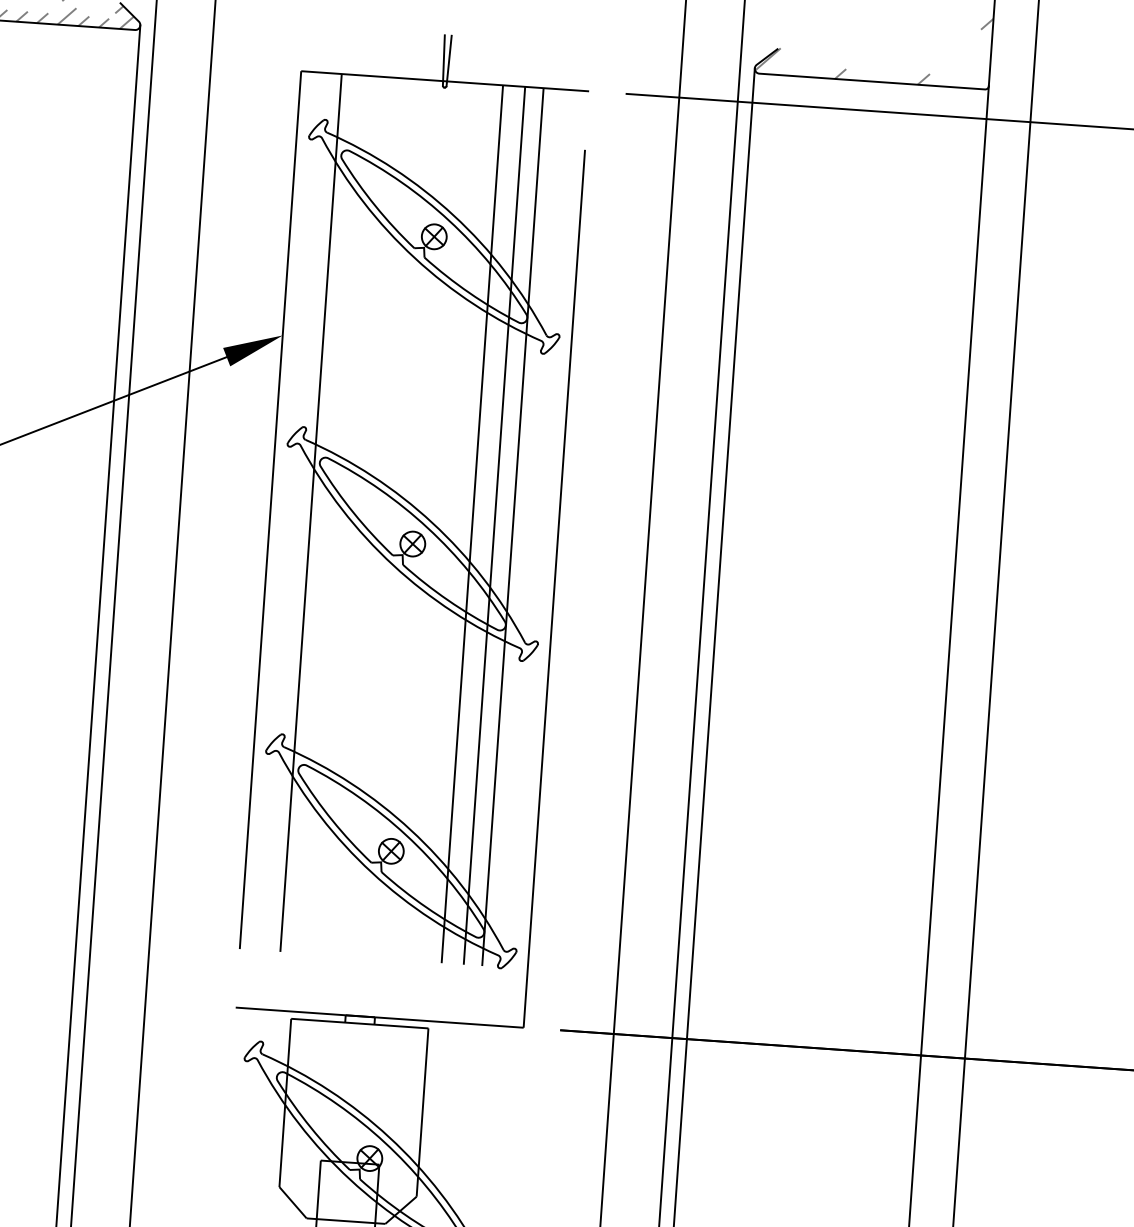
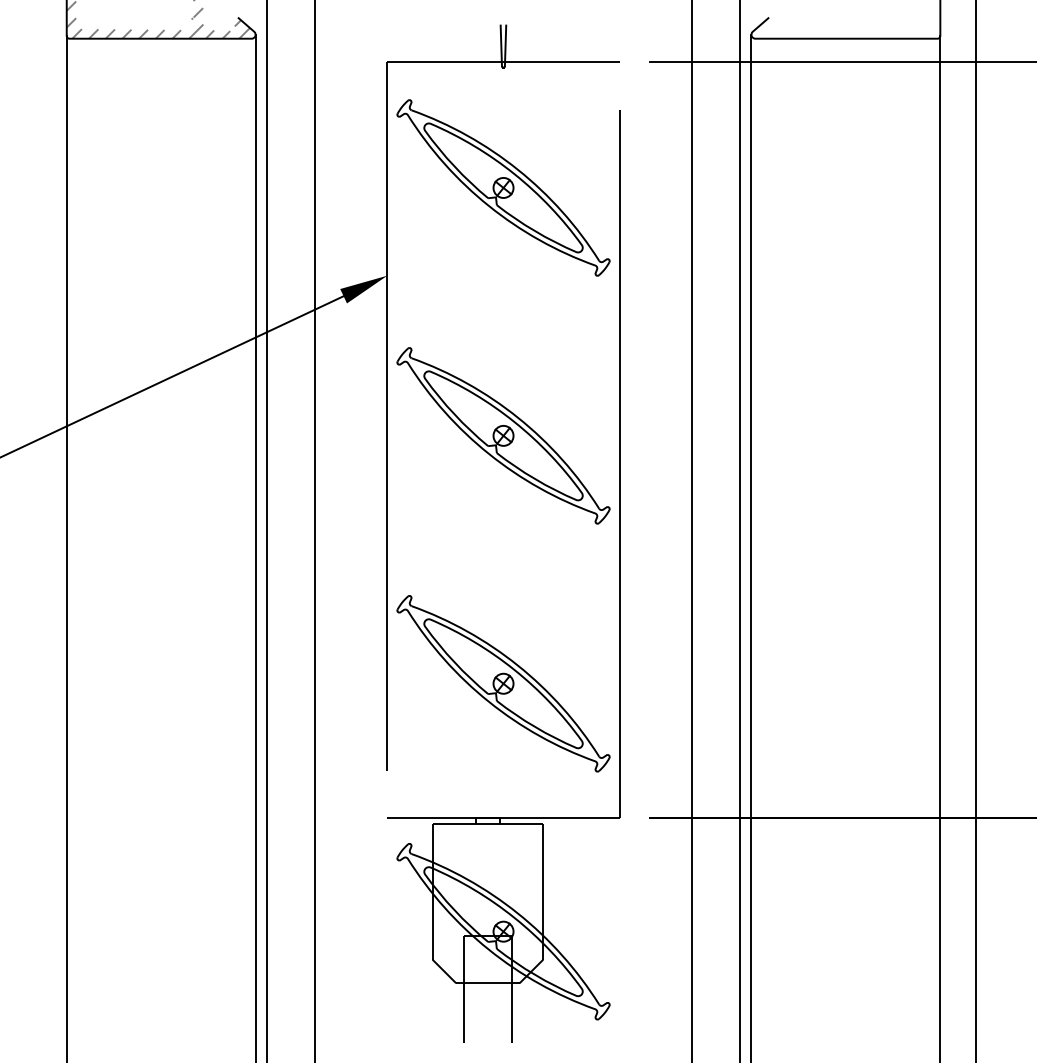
hatch: (842, 65) -> (821, 27), removed
line: (309, 542) -> (420, 440), removed
line: (470, 553) -> (550, 440), removed
line: (492, 555) -> (568, 440), removed
line: (510, 556) -> (582, 440), removed

